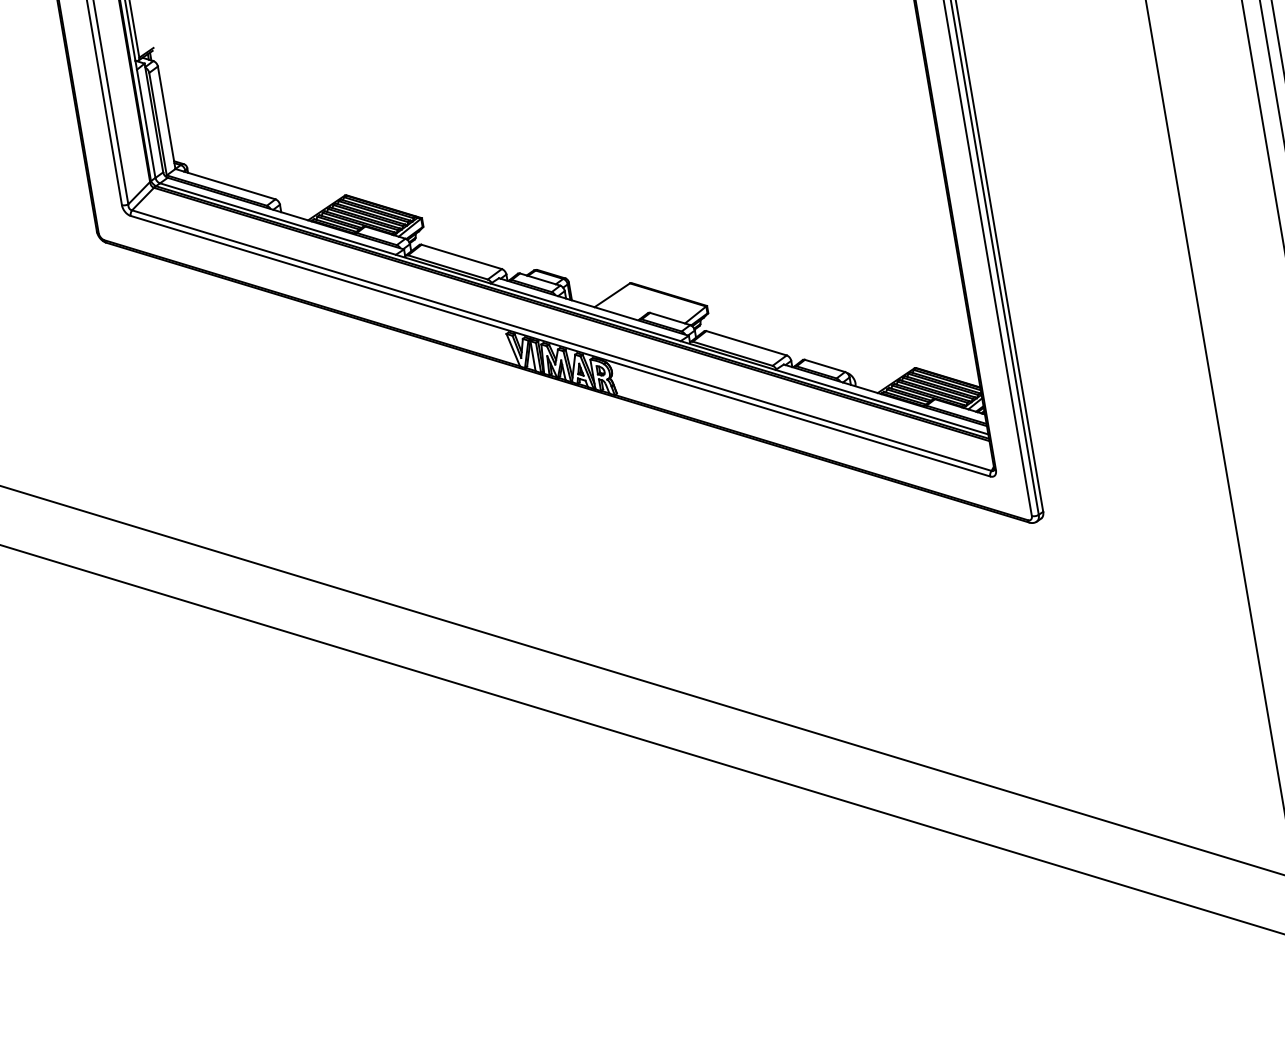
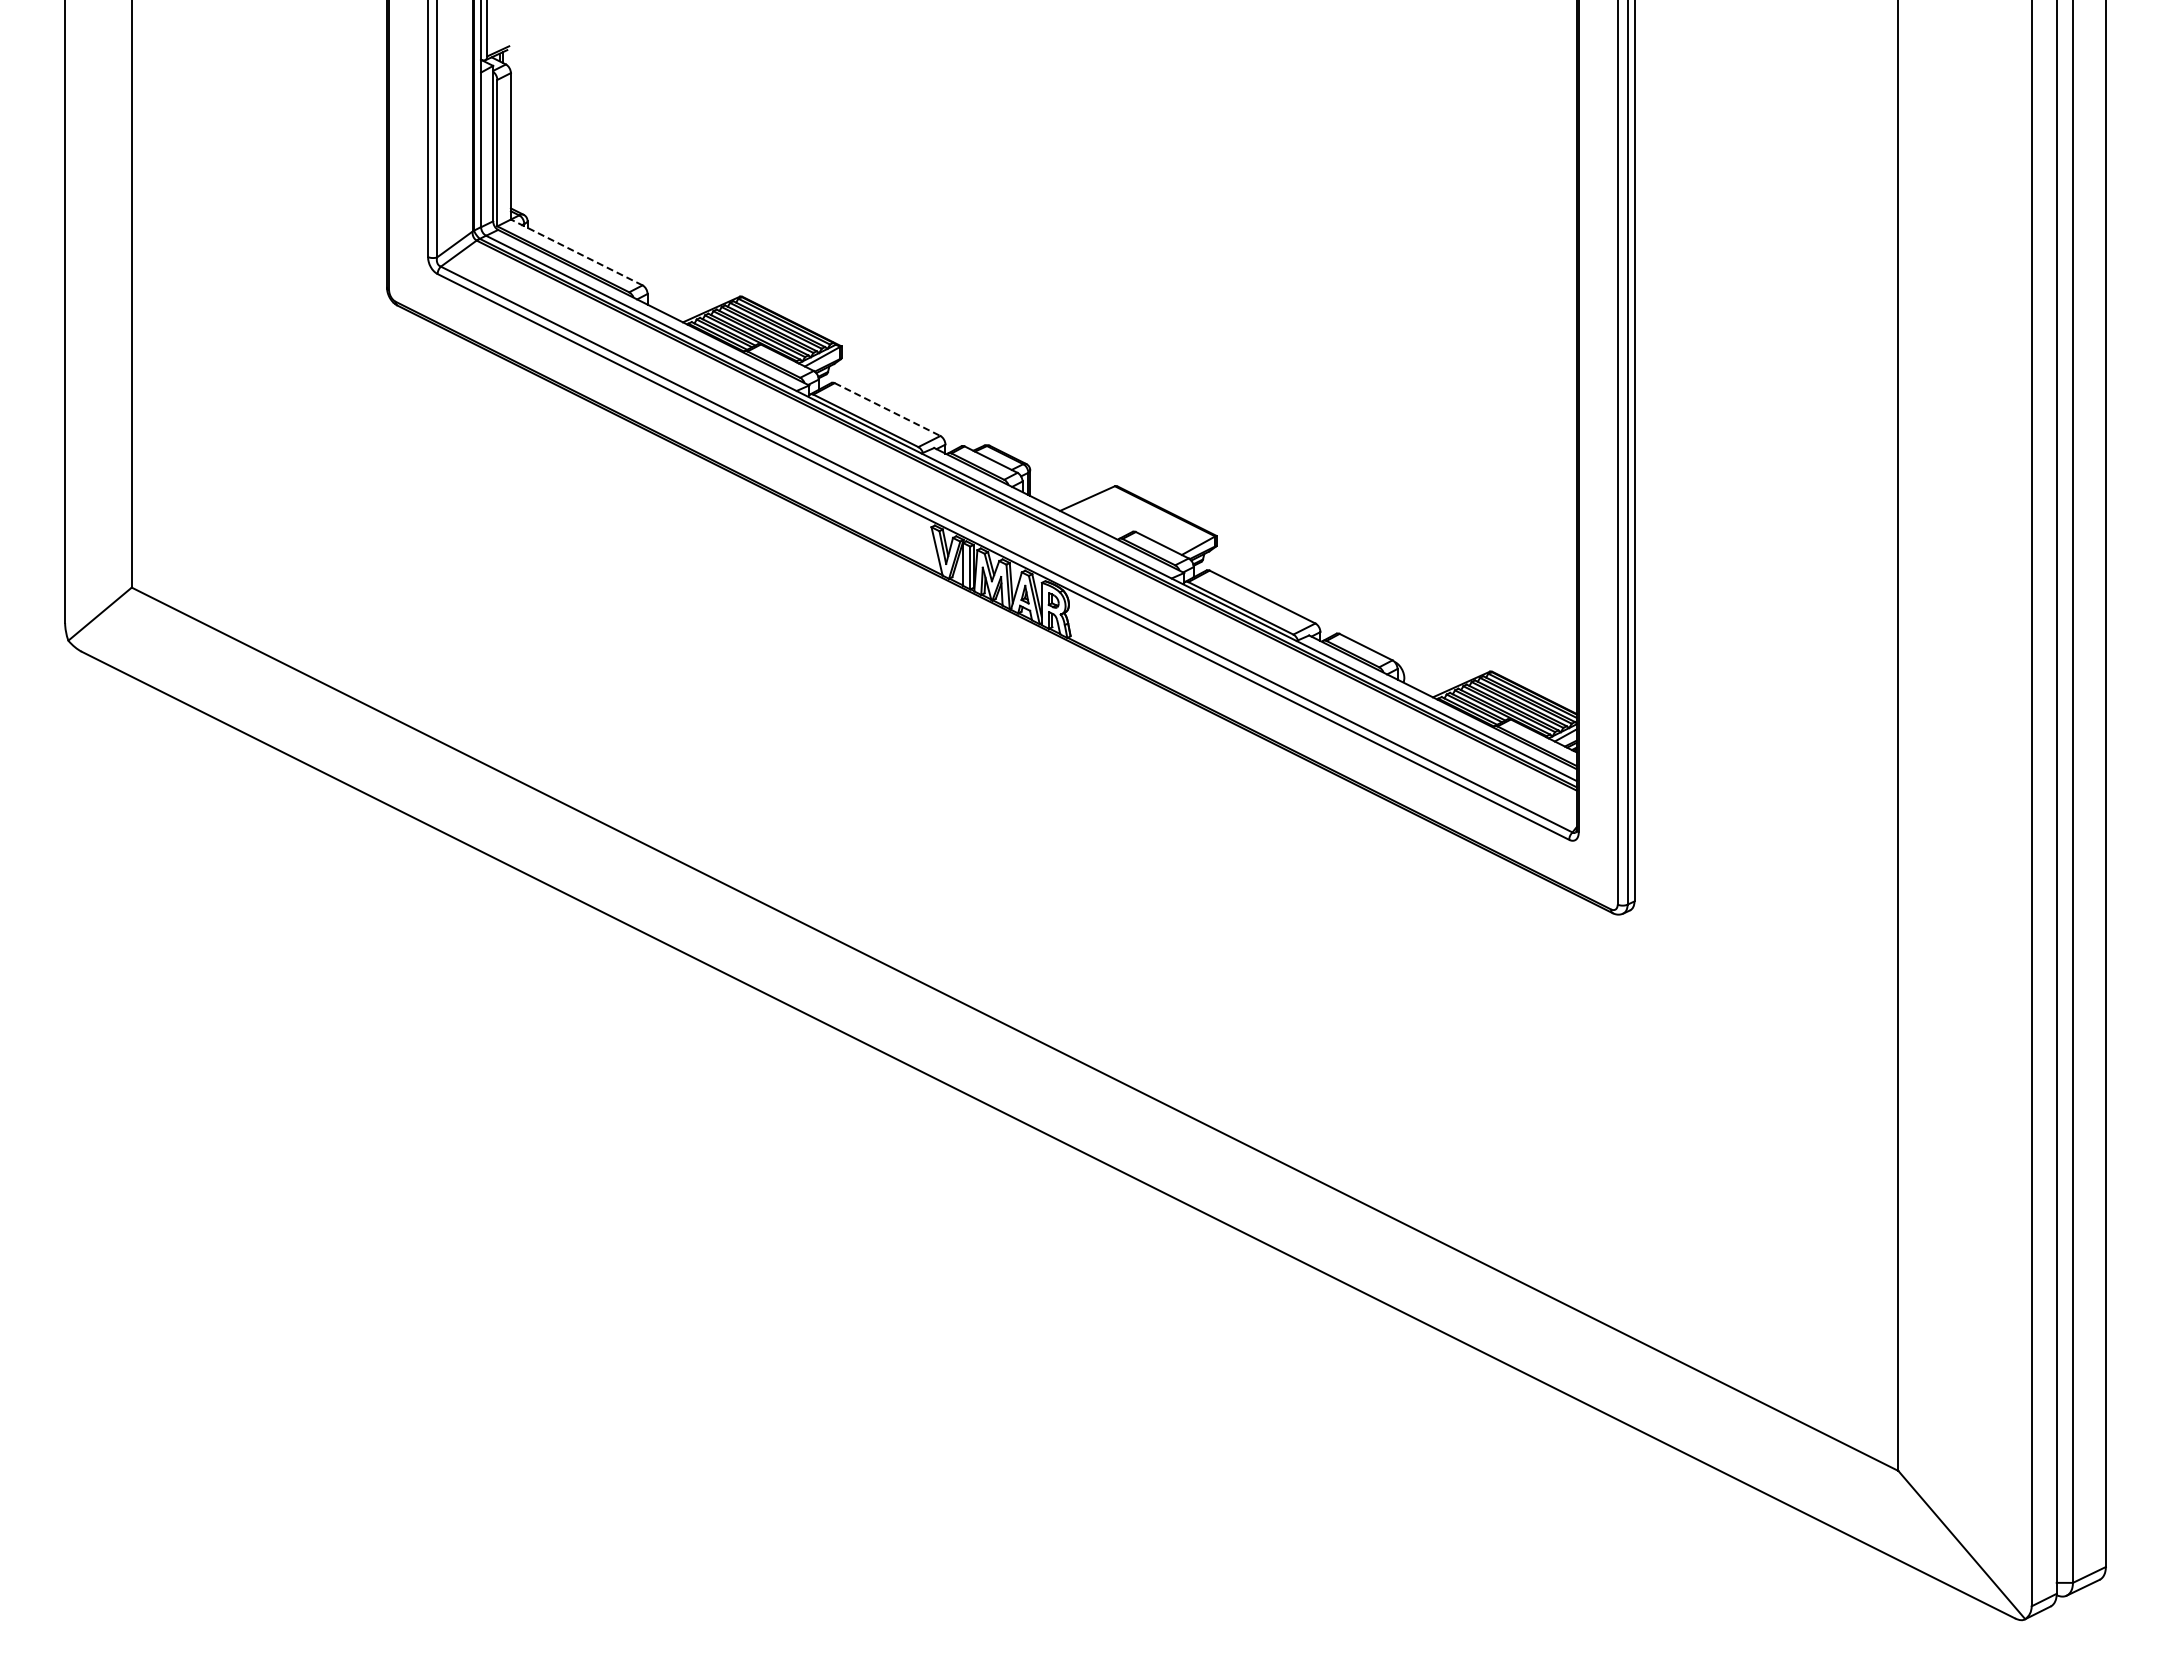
line: (225, 184) -> (576, 252), solid -> dashed
line: (462, 256) -> (888, 409), solid -> dashed

